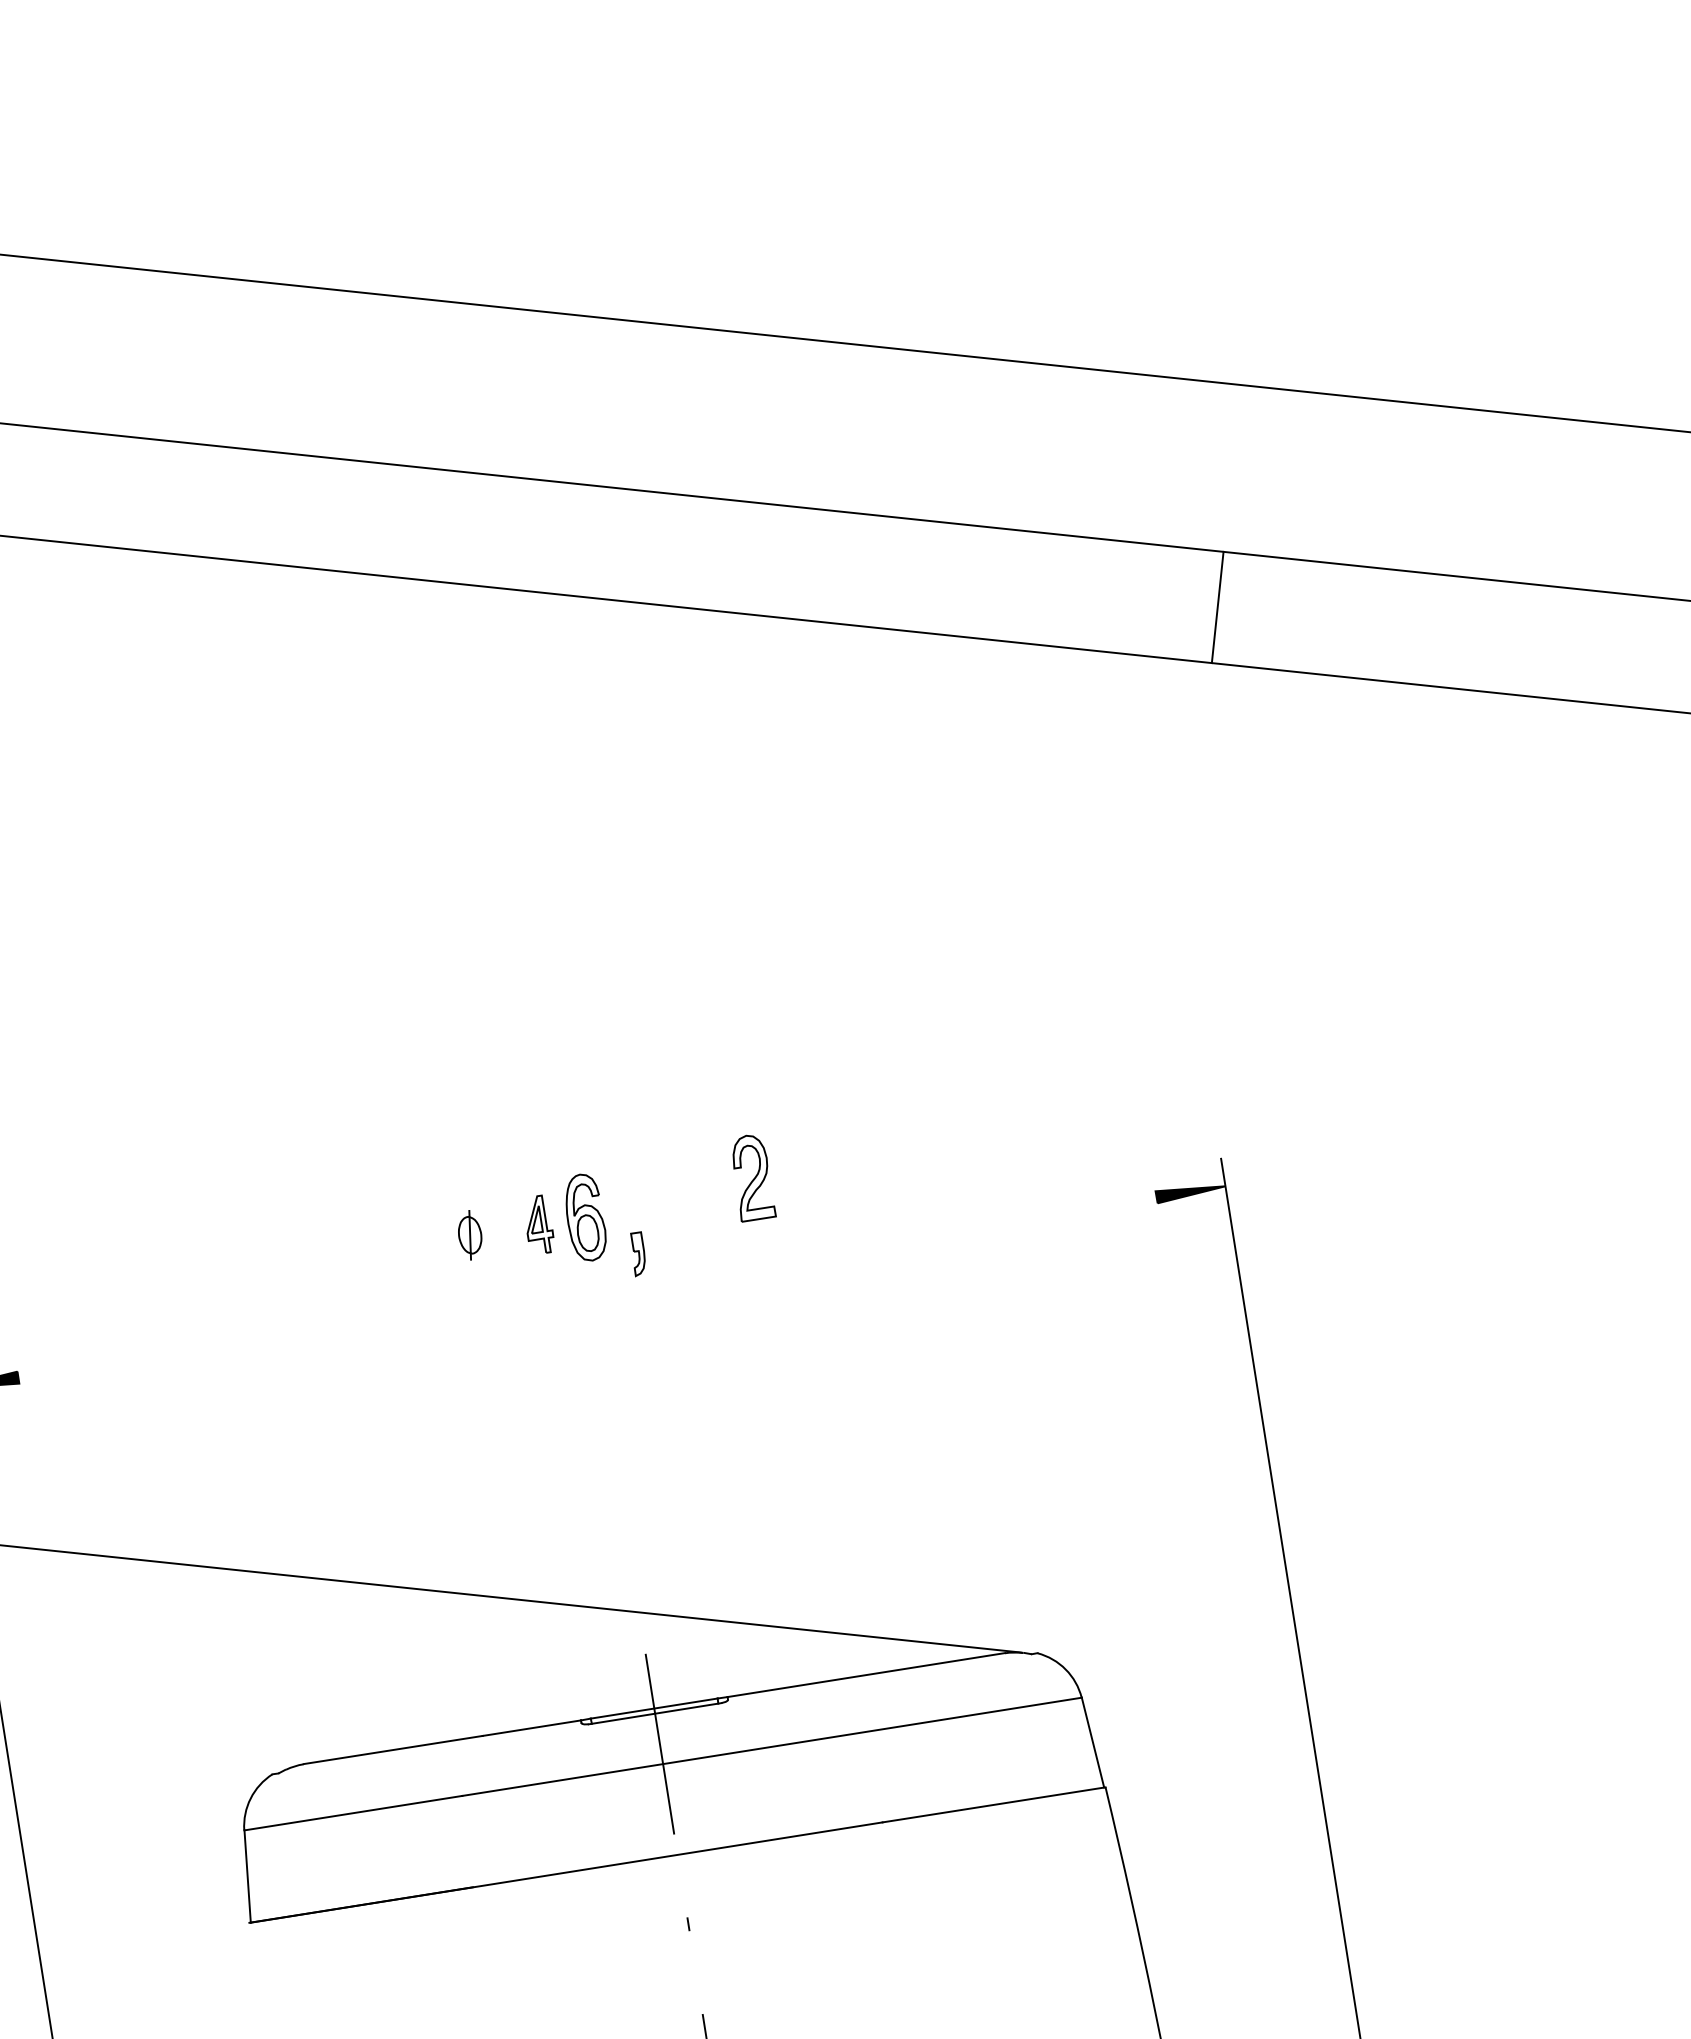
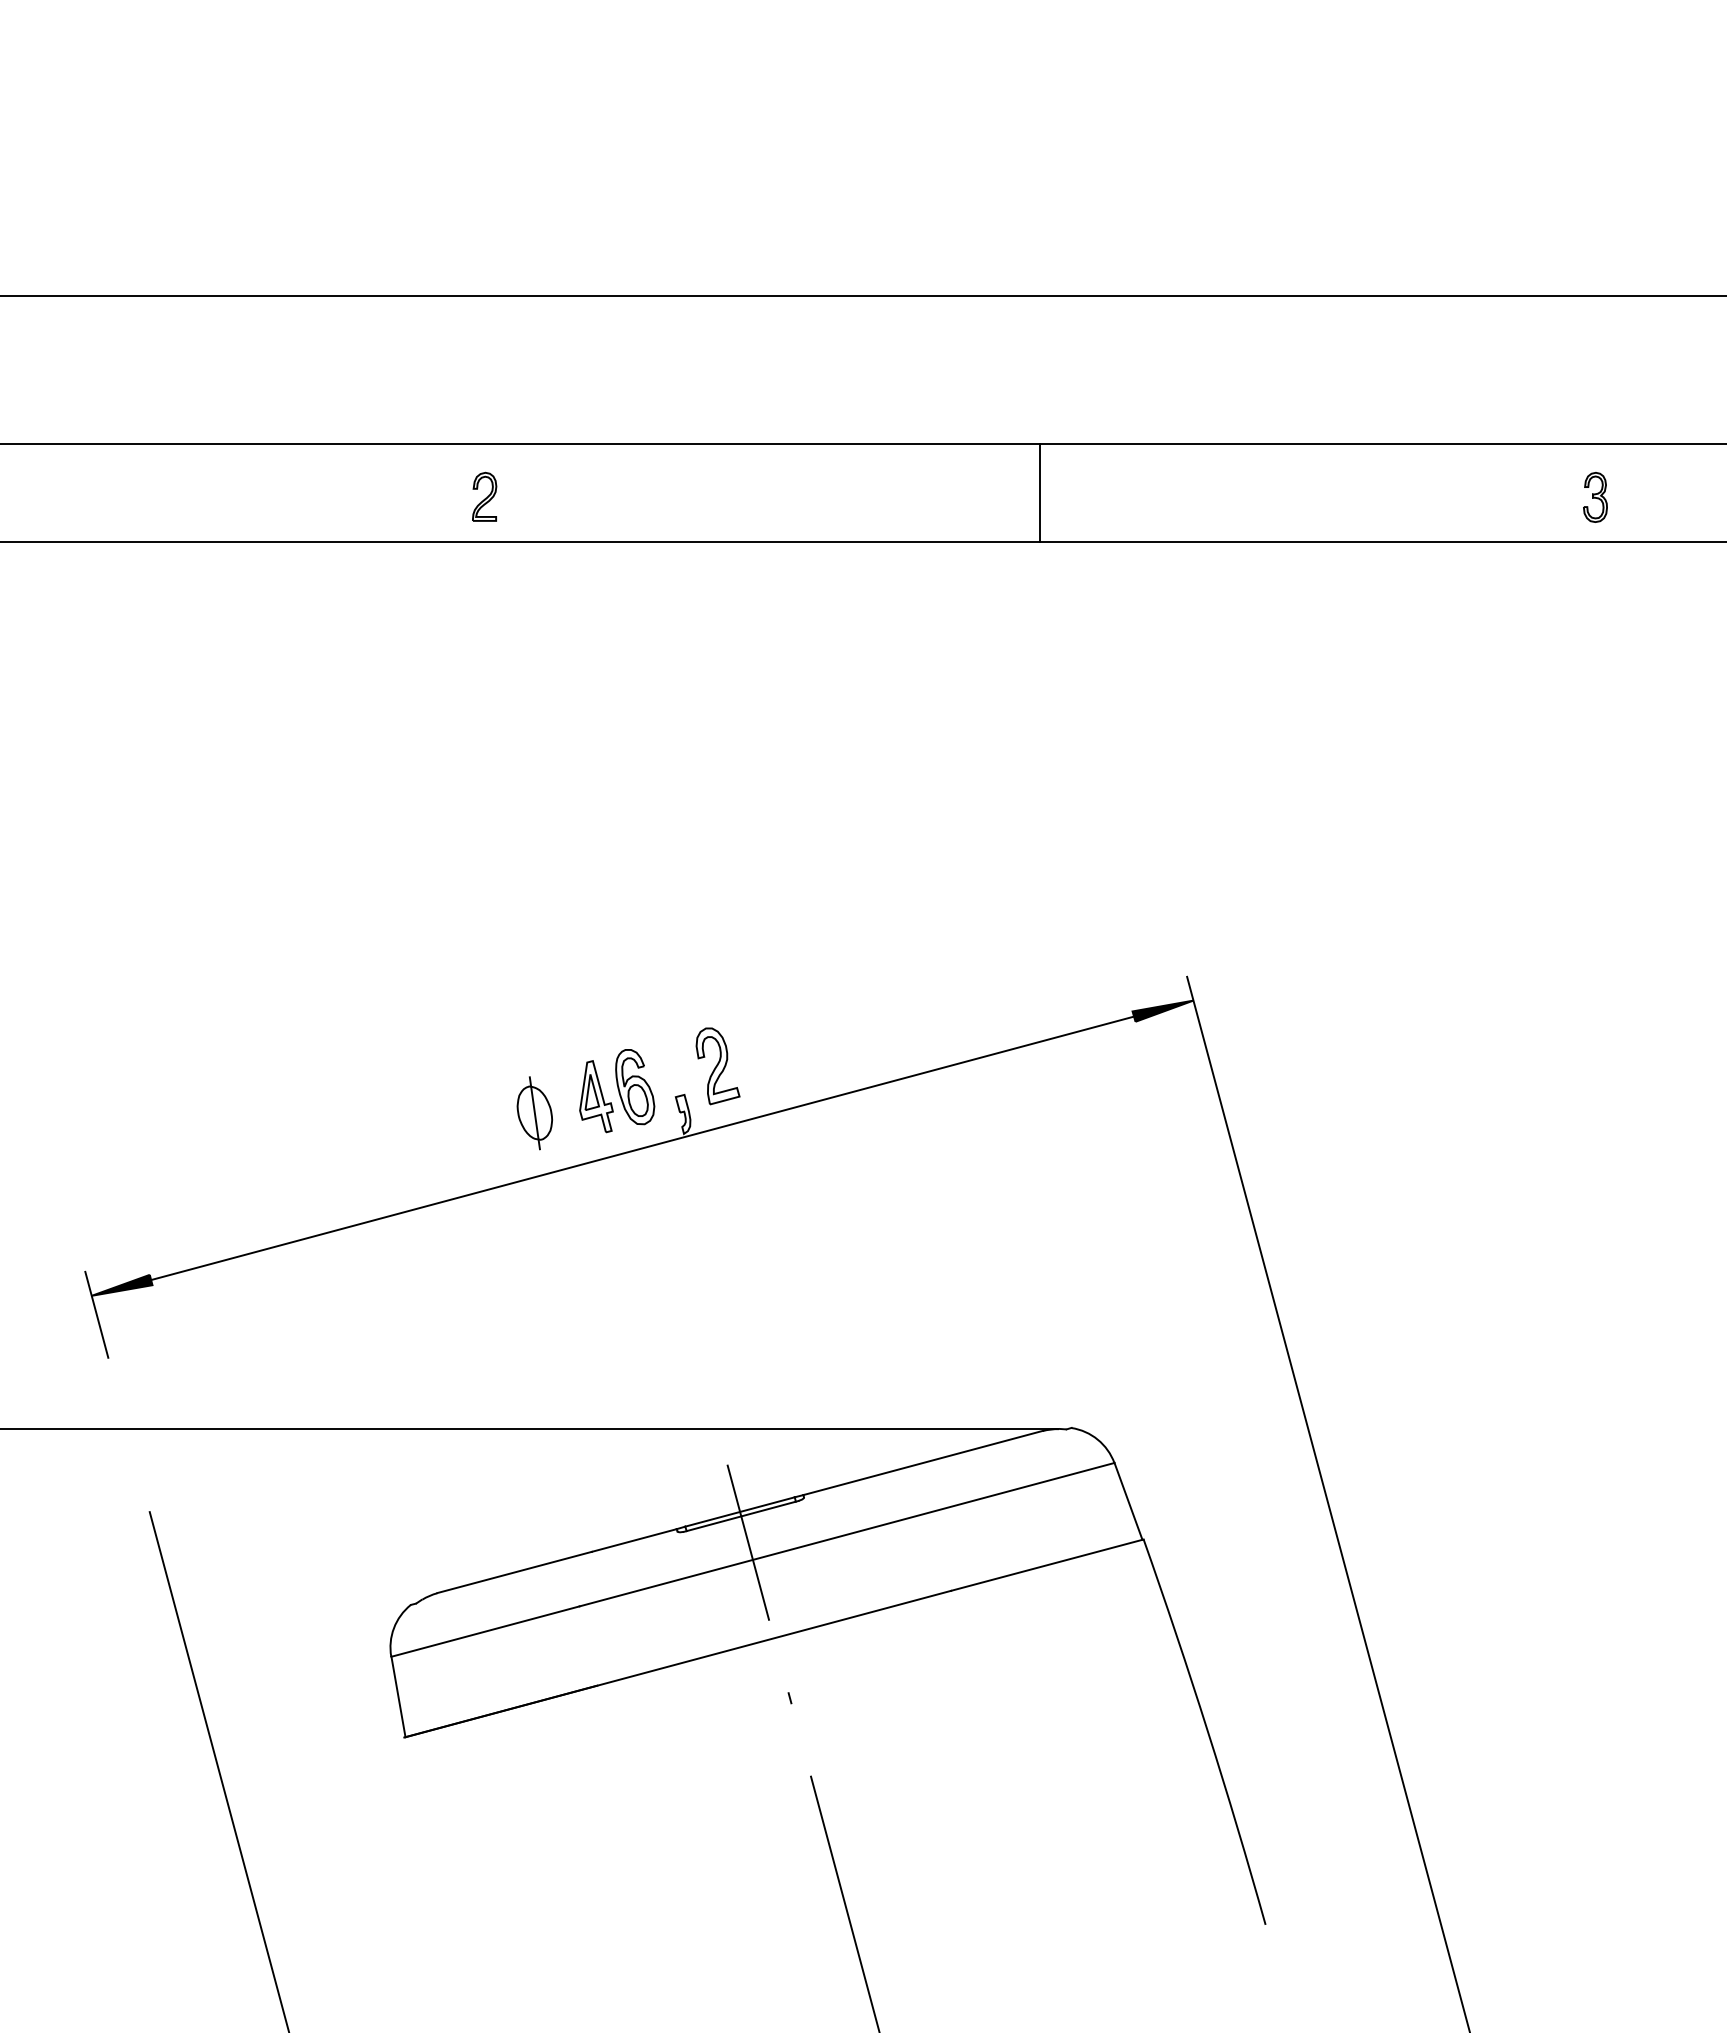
part: (486, 534) -> (484, 496), added
line: (1218, 606) -> (1040, 492), moved
part: (754, 1179) -> (717, 1066), moved
part: (541, 1223) -> (596, 1096), size x1.43
part: (469, 1235) -> (534, 1113), size x1.67
line: (587, 1287) -> (642, 1148), added

